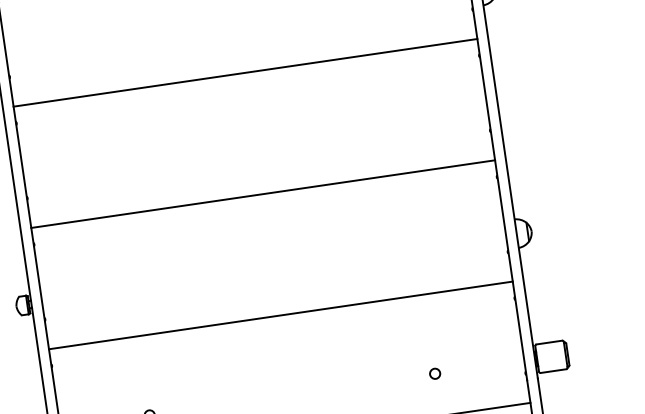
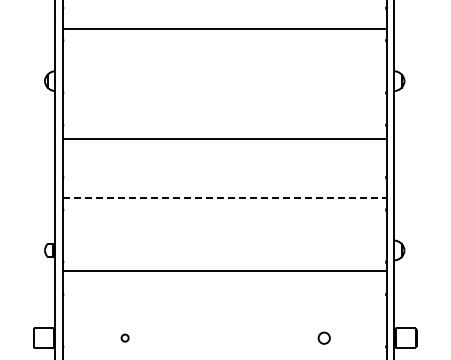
line: (245, 72) -> (224, 138), moved
line: (262, 194) -> (224, 198), solid -> dashed
line: (280, 314) -> (224, 270), moved
circle: (435, 372) -> (324, 337), size x1.6

